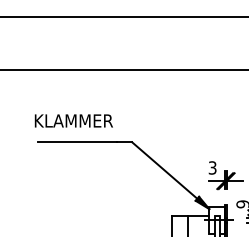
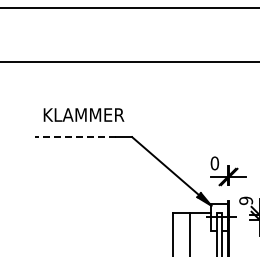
text: (73, 120) -> (83, 114), moved
line: (76, 142) -> (74, 137), solid -> dashed
text: (212, 168) -> (214, 163), 3 -> 0

